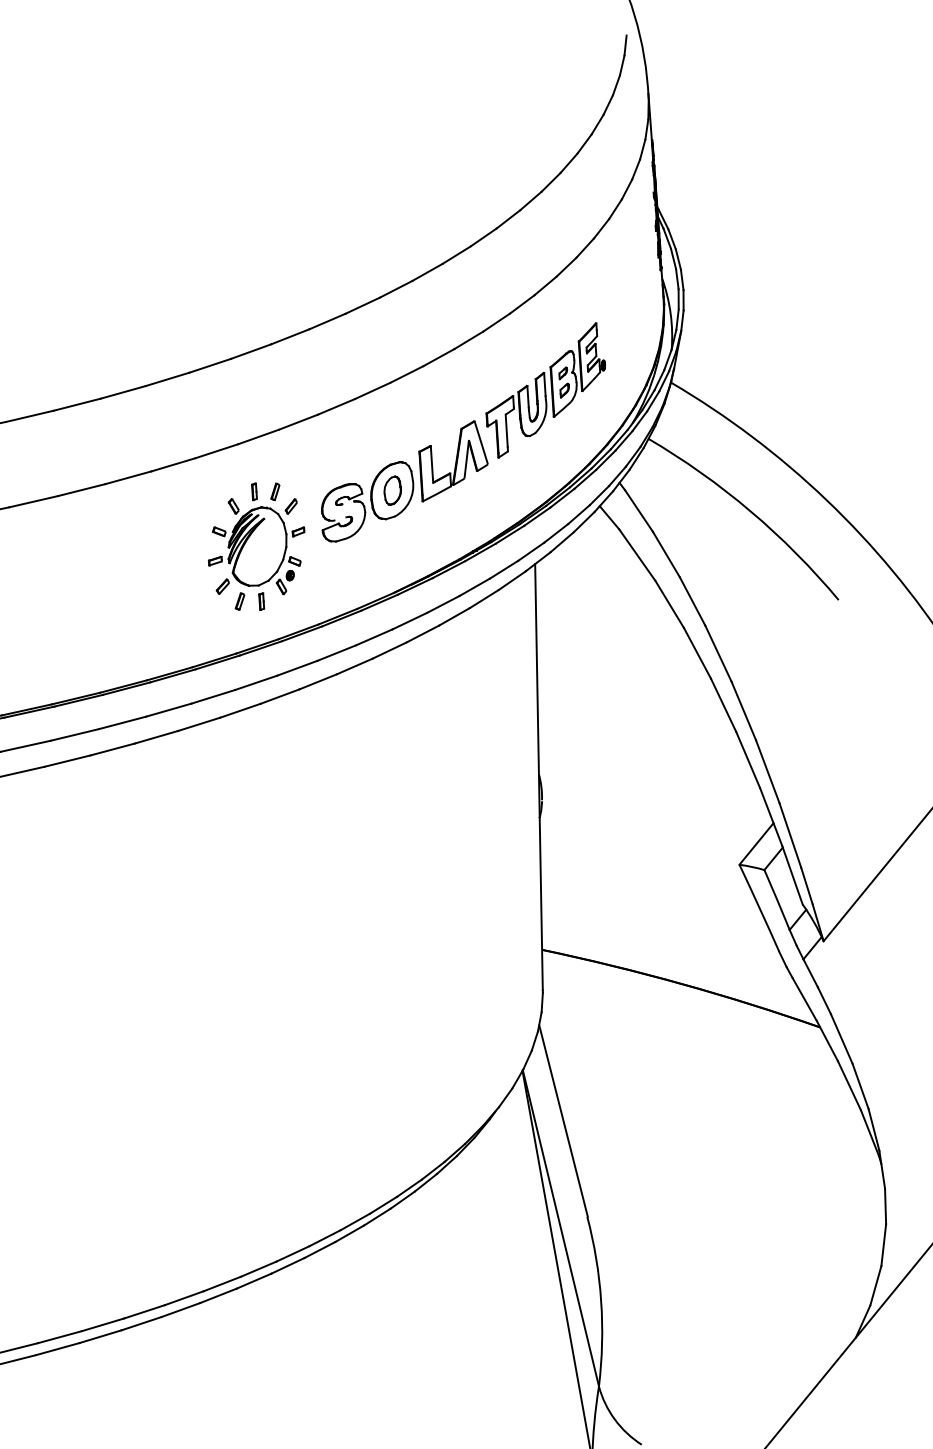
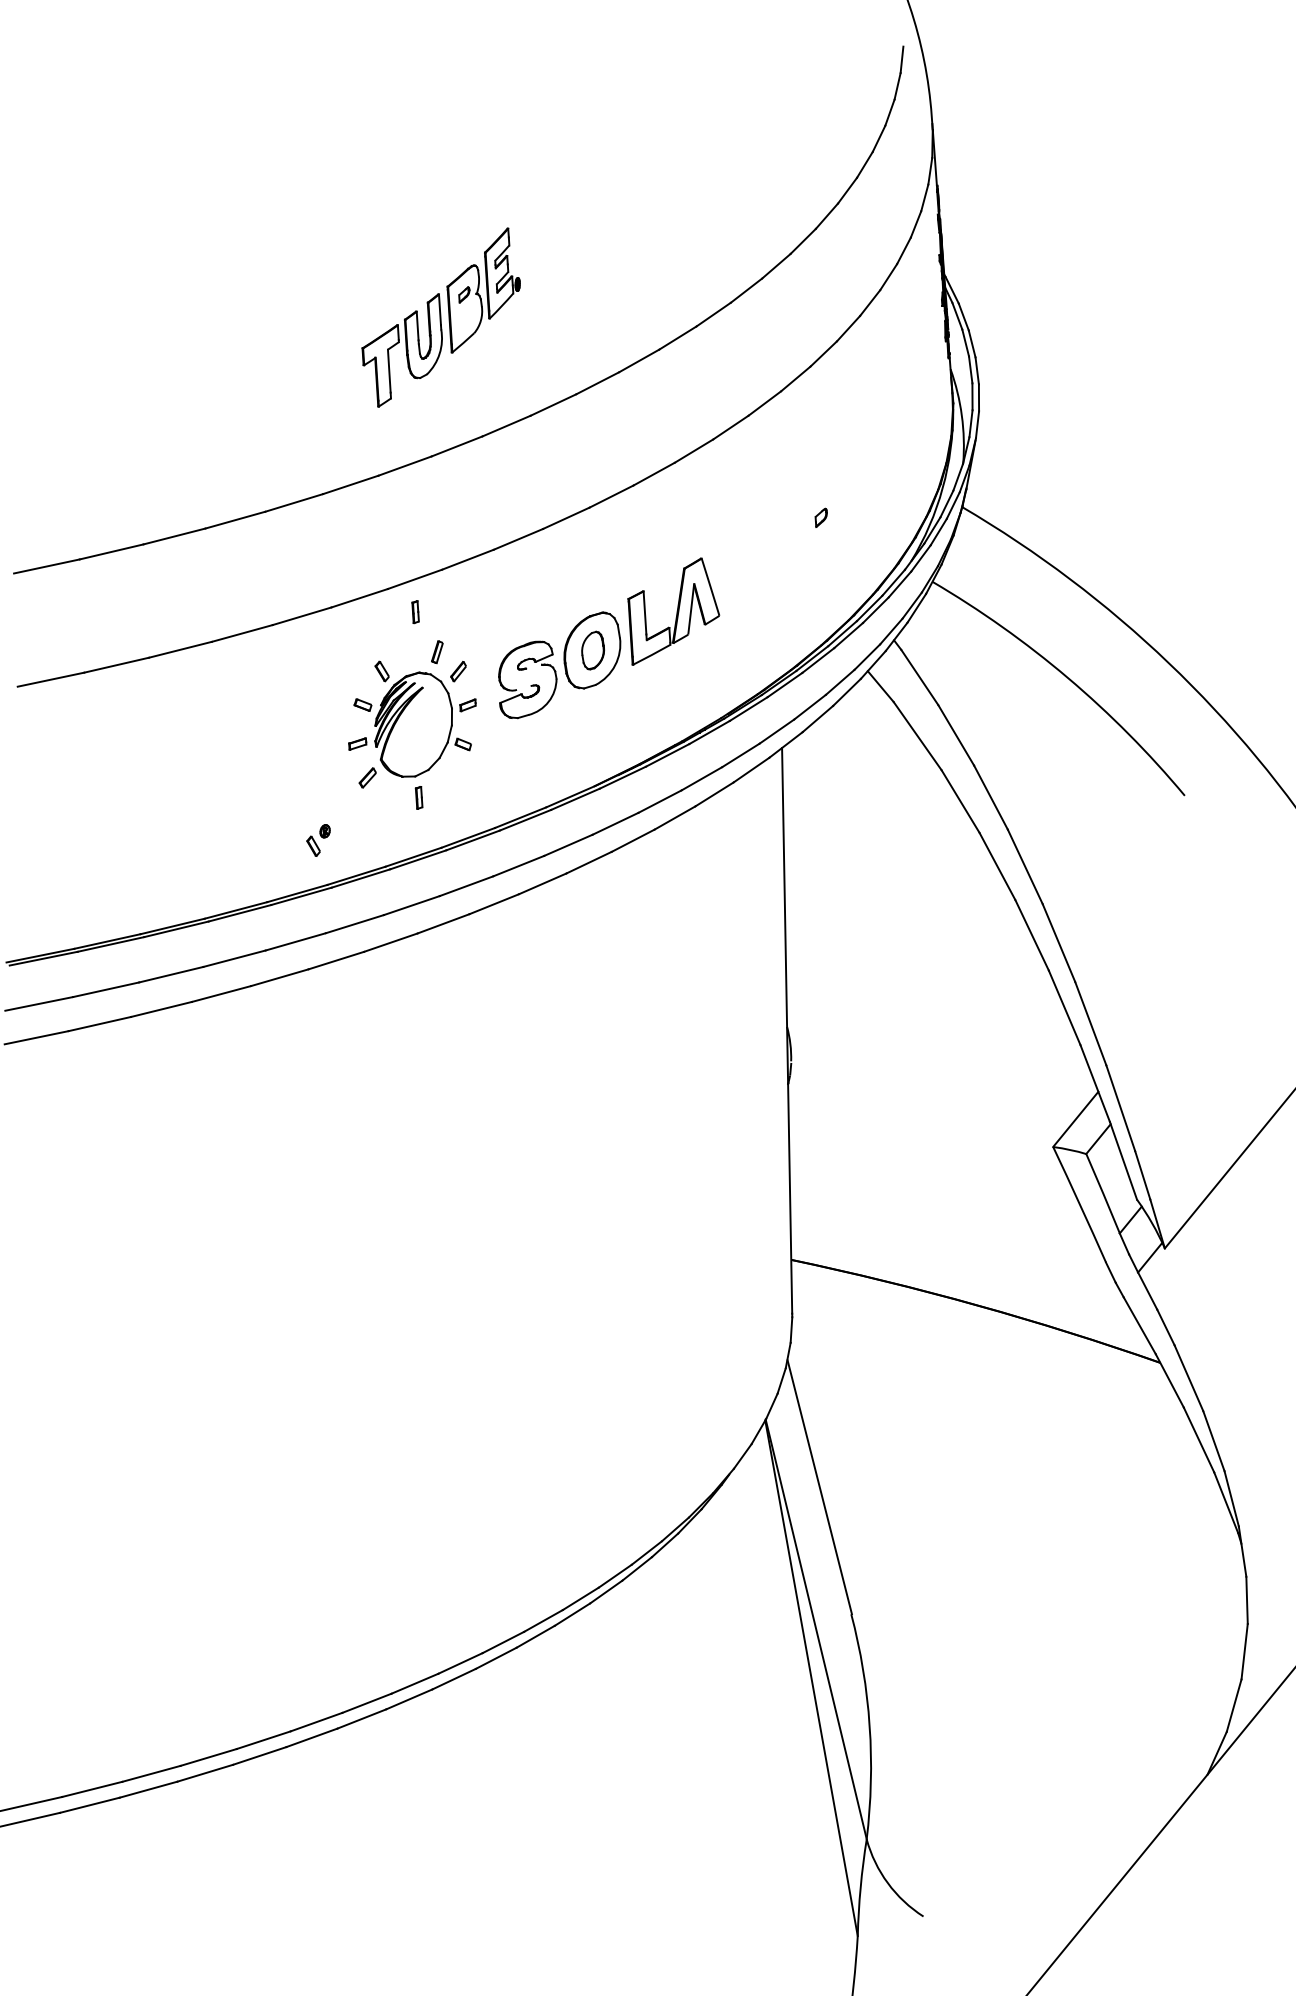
part: (545, 390) -> (440, 317), moved
part: (254, 492) -> (415, 612), moved
part: (285, 582) -> (318, 840), moved
part: (240, 601) -> (390, 797), removed

